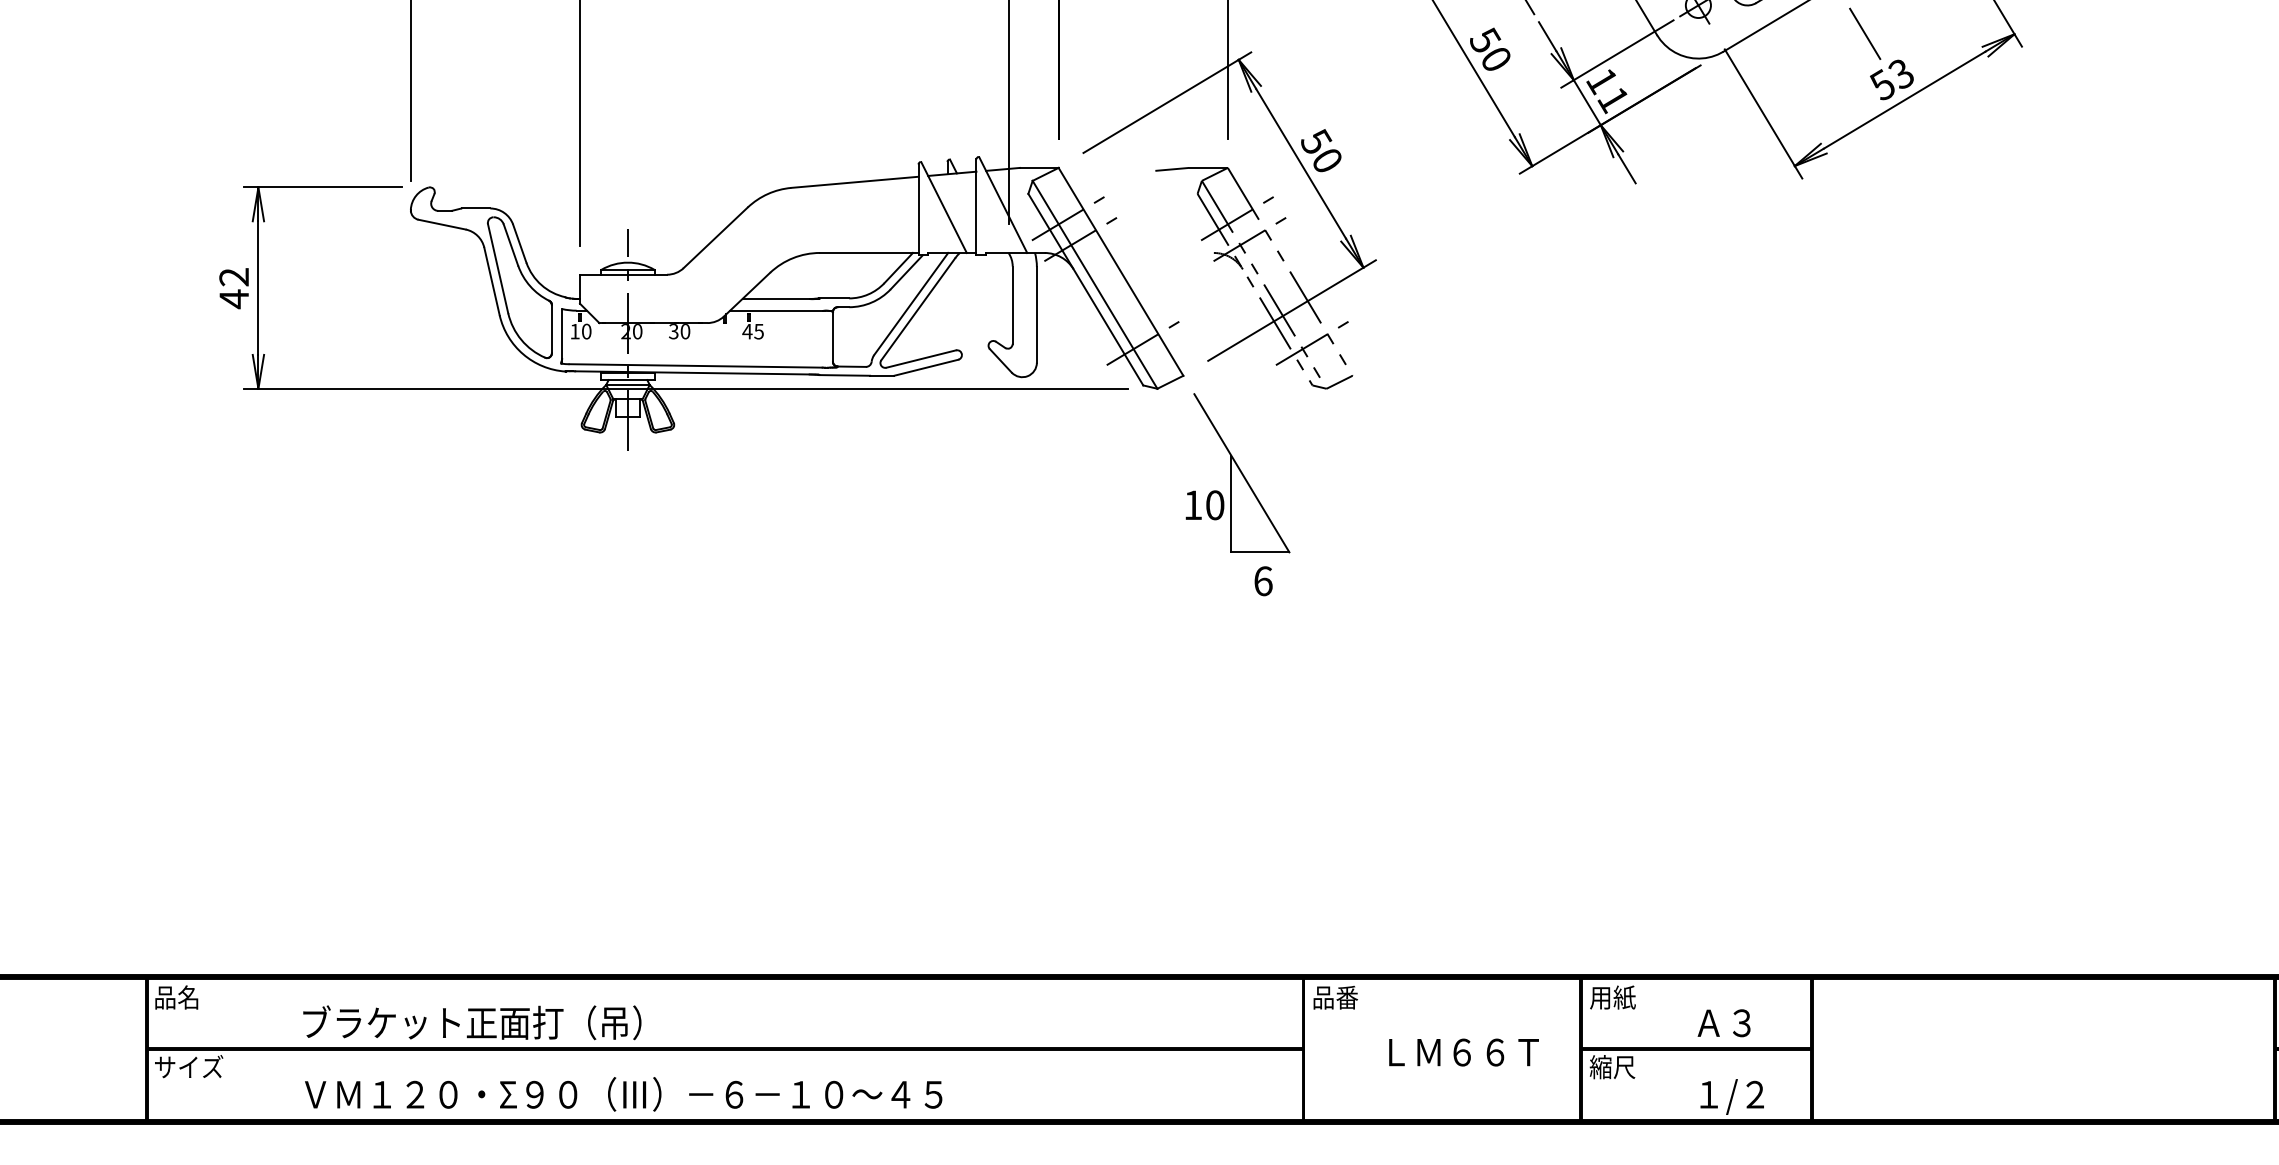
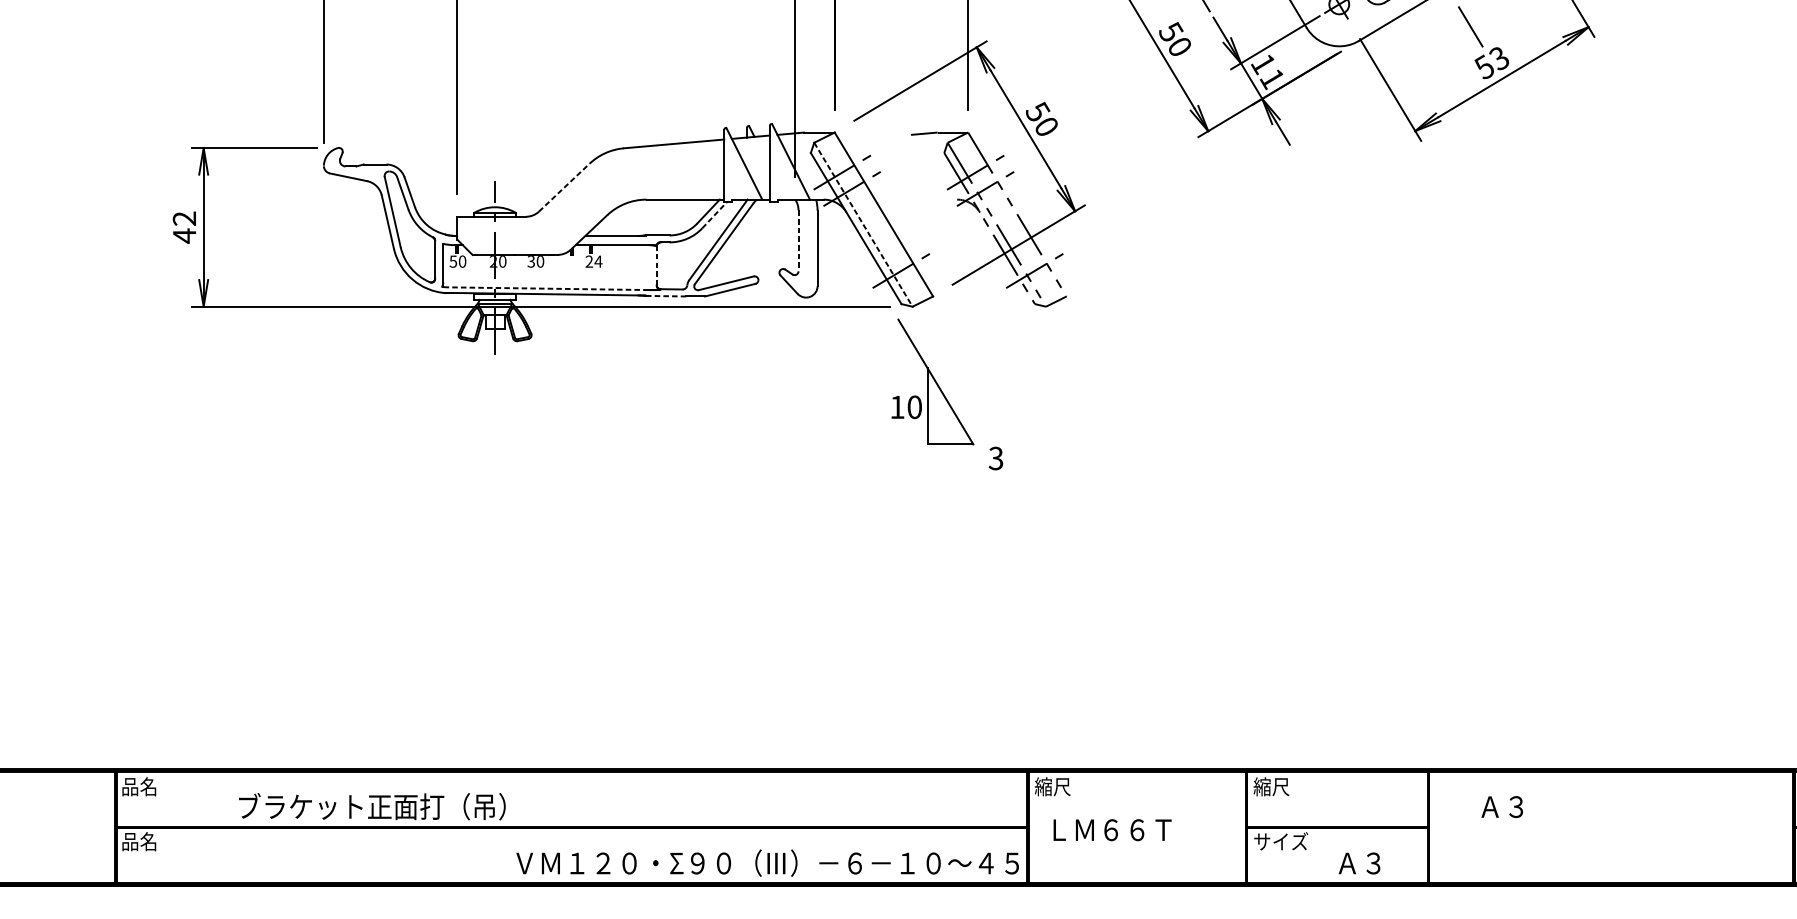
line: (716, 237) -> (564, 187), solid -> dashed
line: (907, 271) -> (715, 214), solid -> dashed
line: (1095, 285) -> (863, 225), solid -> dashed
line: (1012, 305) -> (798, 241), solid -> dashed
text: (574, 331) -> (452, 261), 10 -> 50
text: (753, 331) -> (594, 261), 45 -> 24
line: (832, 336) -> (656, 265), solid -> dashed
line: (696, 365) -> (549, 288), solid -> dashed
line: (845, 375) -> (666, 296), solid -> dashed
part: (1237, 473) -> (932, 382), moved
text: (1262, 581) -> (995, 458), 6 -> 3
text: (1335, 997) -> (1053, 786), 品番 -> 縮尺
text: (1612, 997) -> (1271, 786), 用紙 -> 縮尺
text: (1723, 1023) -> (1501, 807), moved
text: (1463, 1052) -> (1112, 830), moved
text: (189, 1067) -> (149, 841), サイズ -> 品名
text: (1623, 1067) -> (1280, 841), 縮尺 -> サイズ
text: (623, 1094) -> (767, 863), moved
text: (1730, 1096) -> (1364, 864), １/２ -> Ａ３

